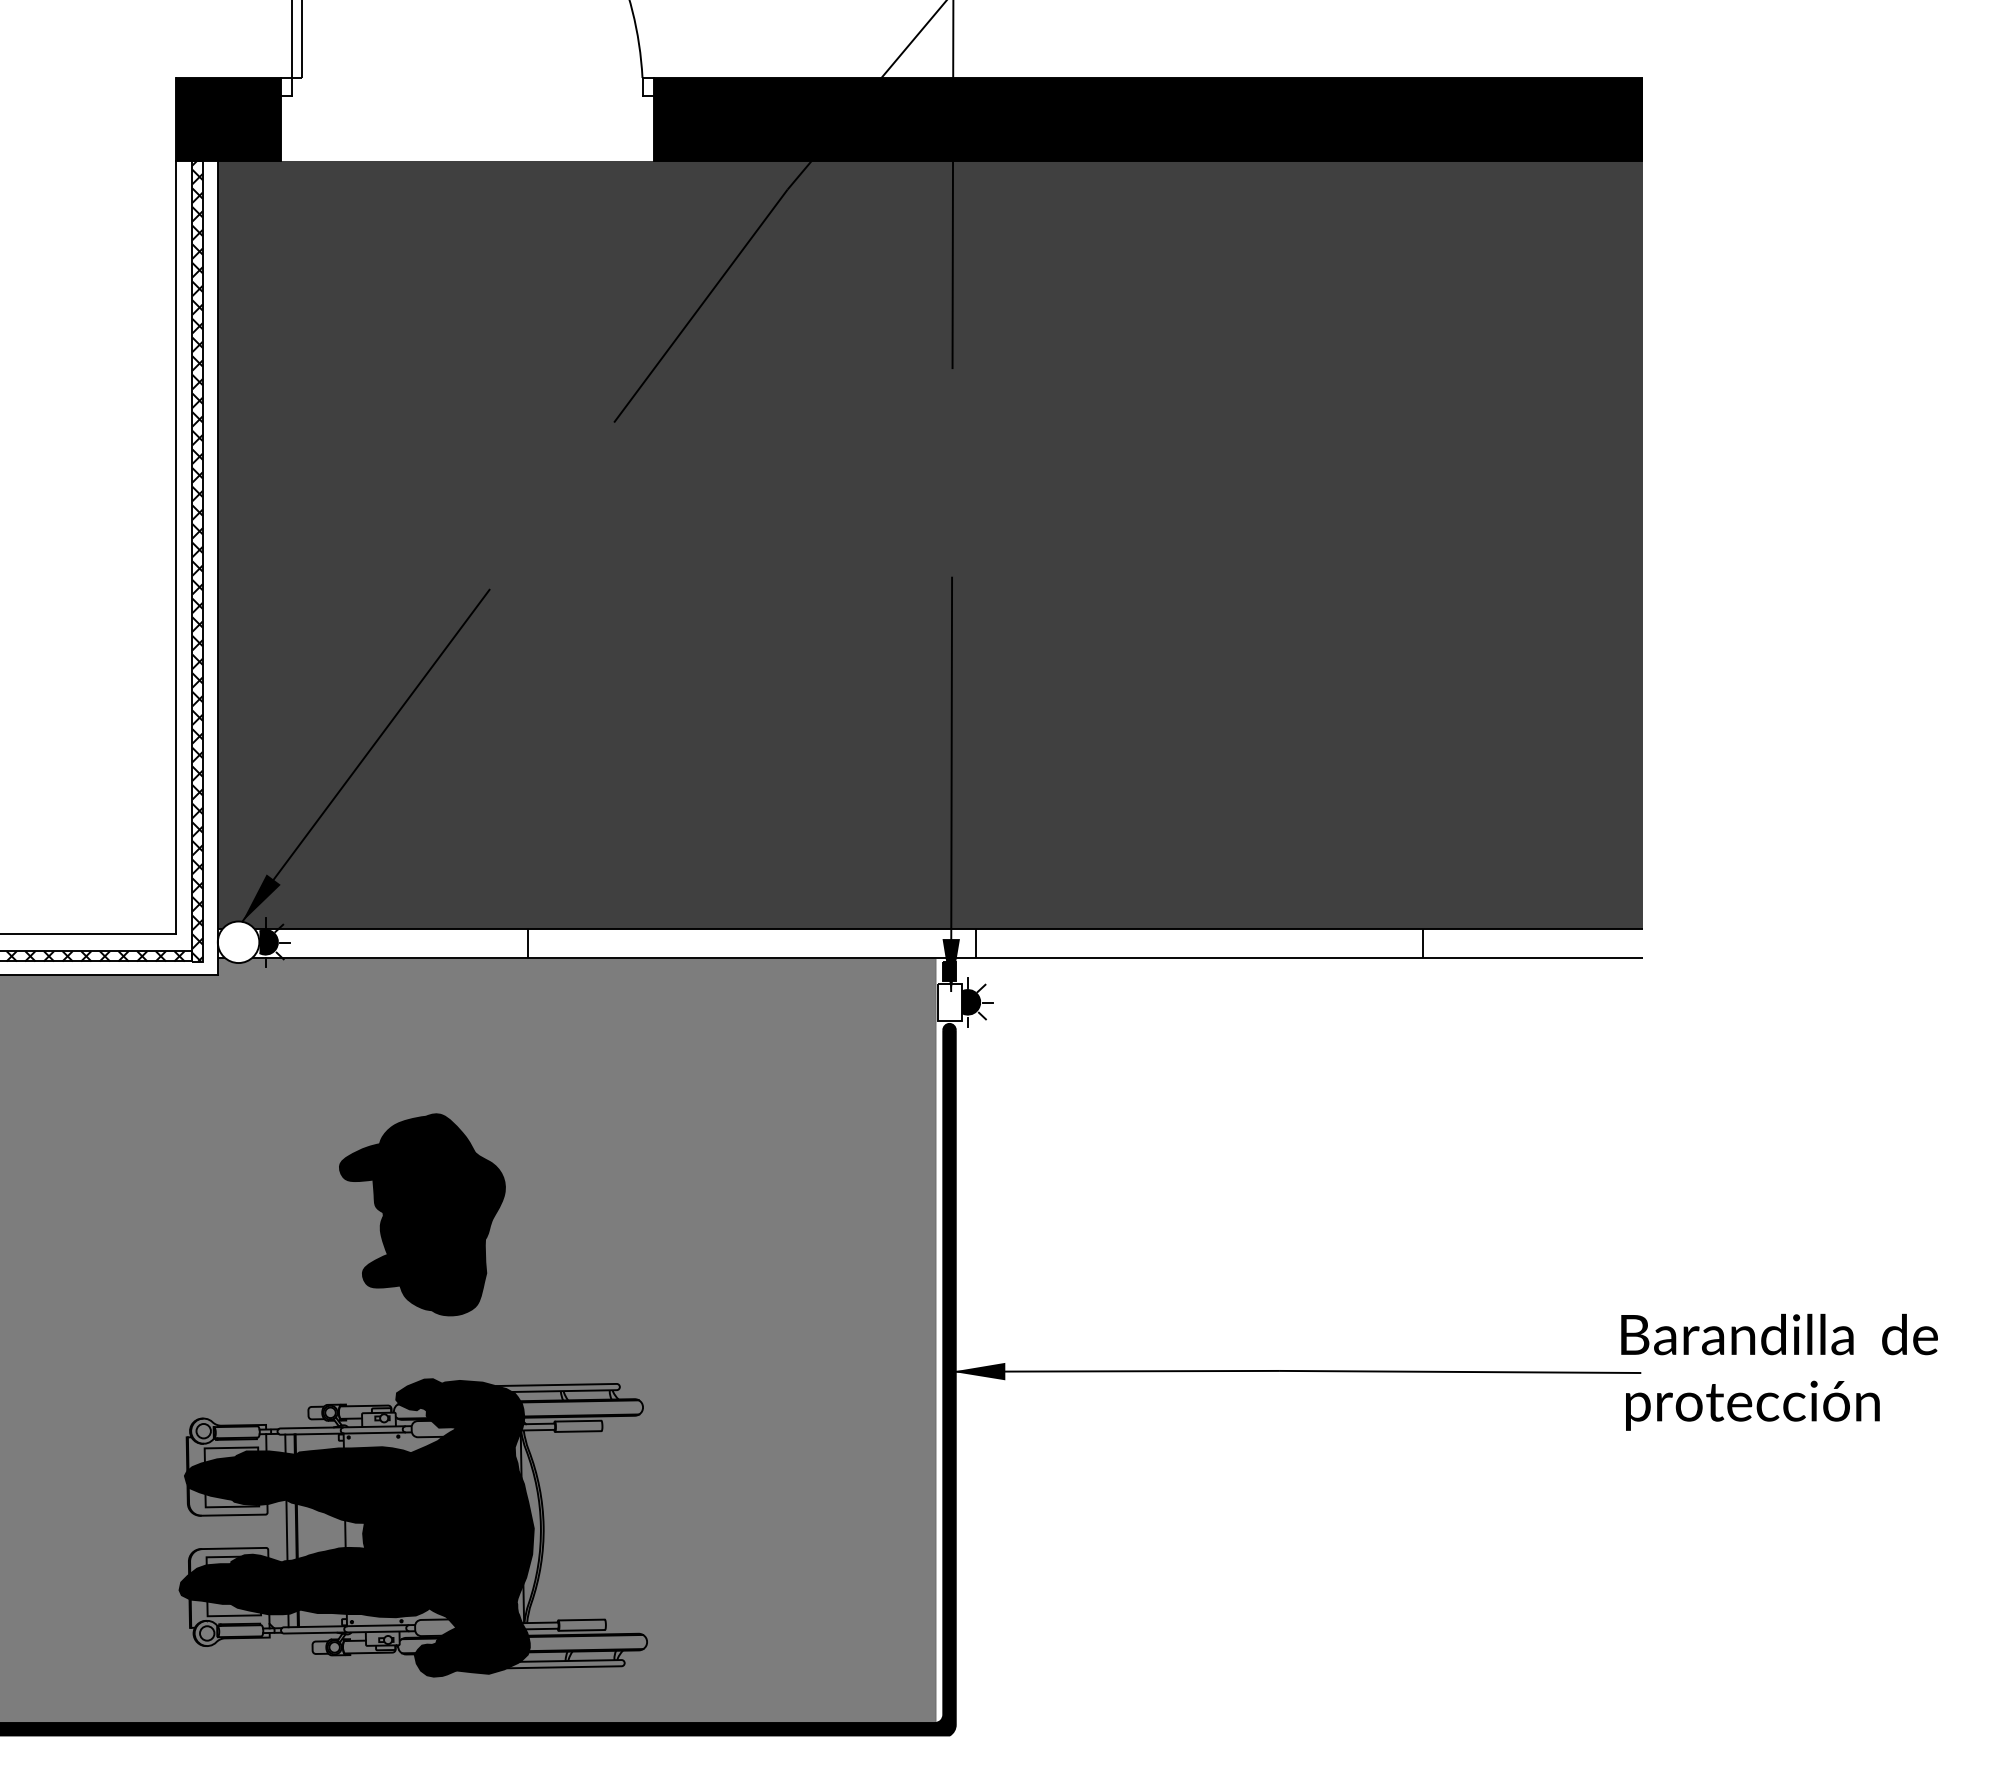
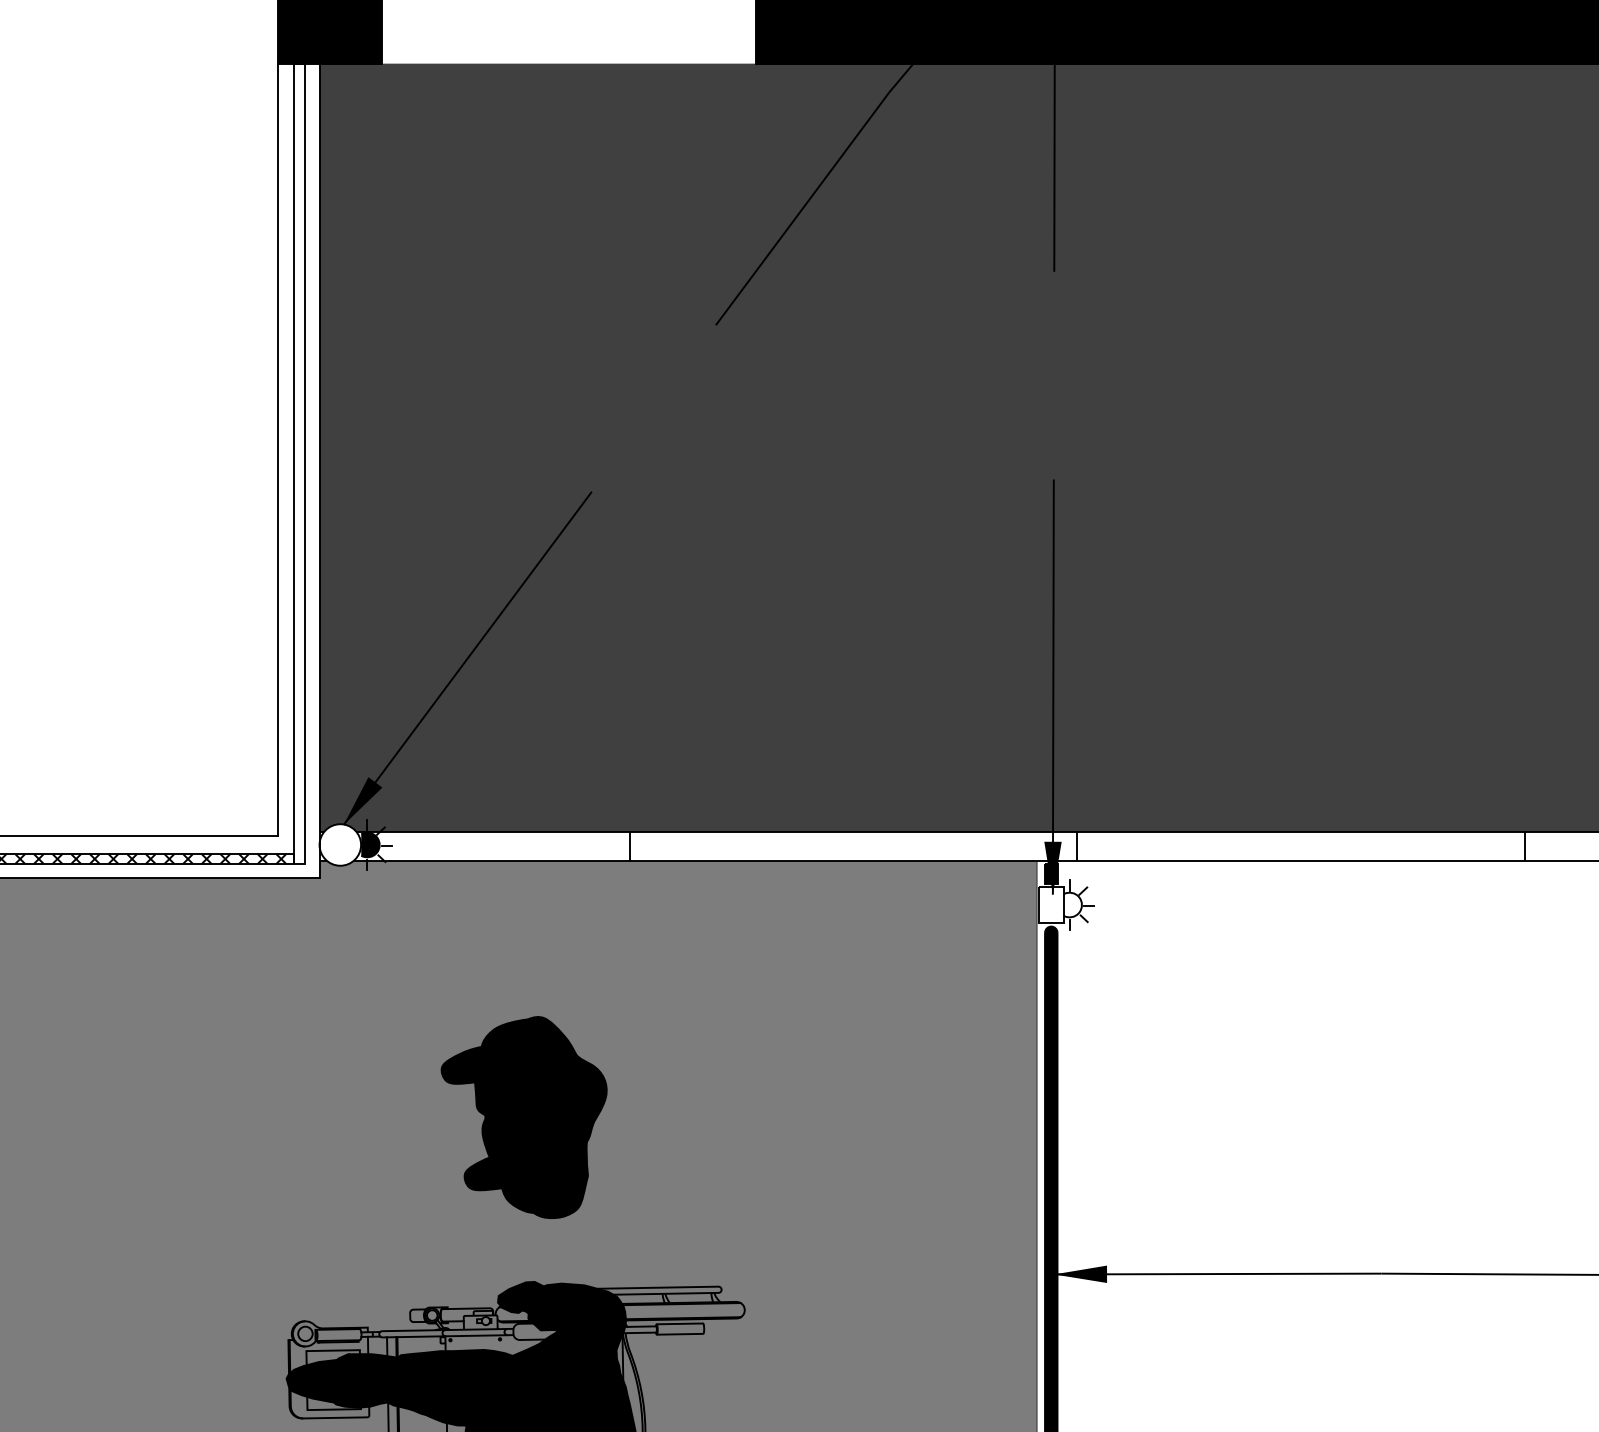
hatch: (197, 561) -> (299, 464), removed
fill: (970, 1001) -> (1072, 904), removed

